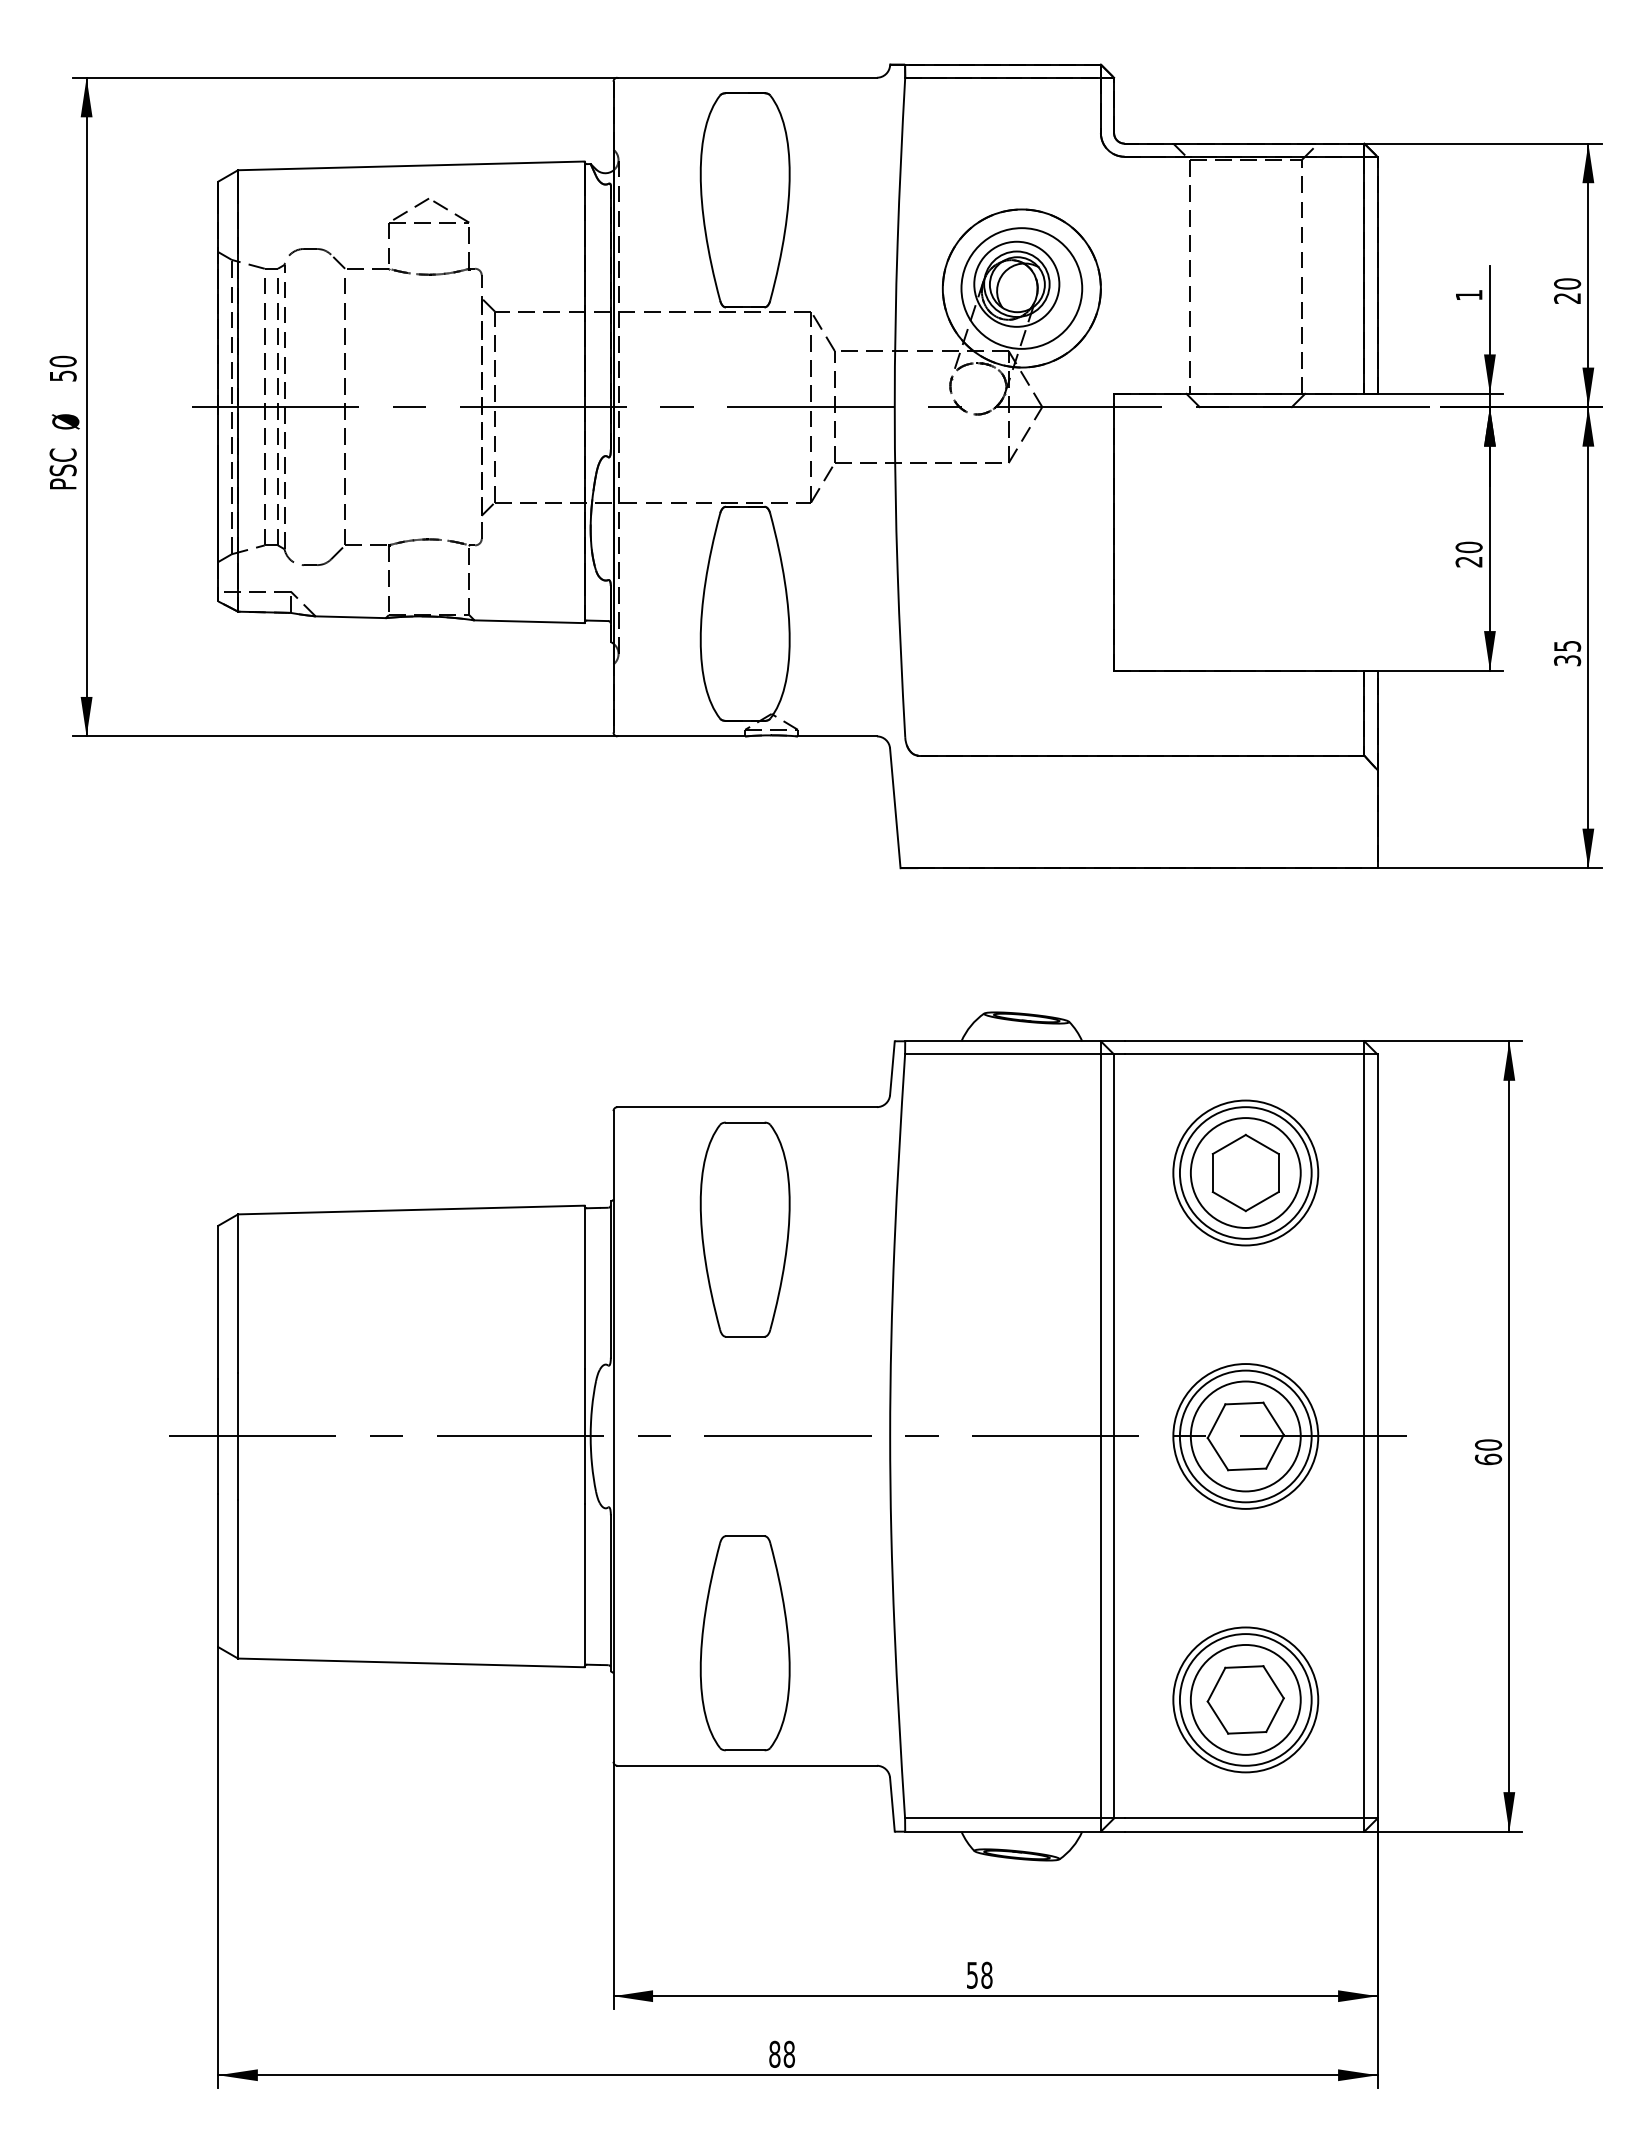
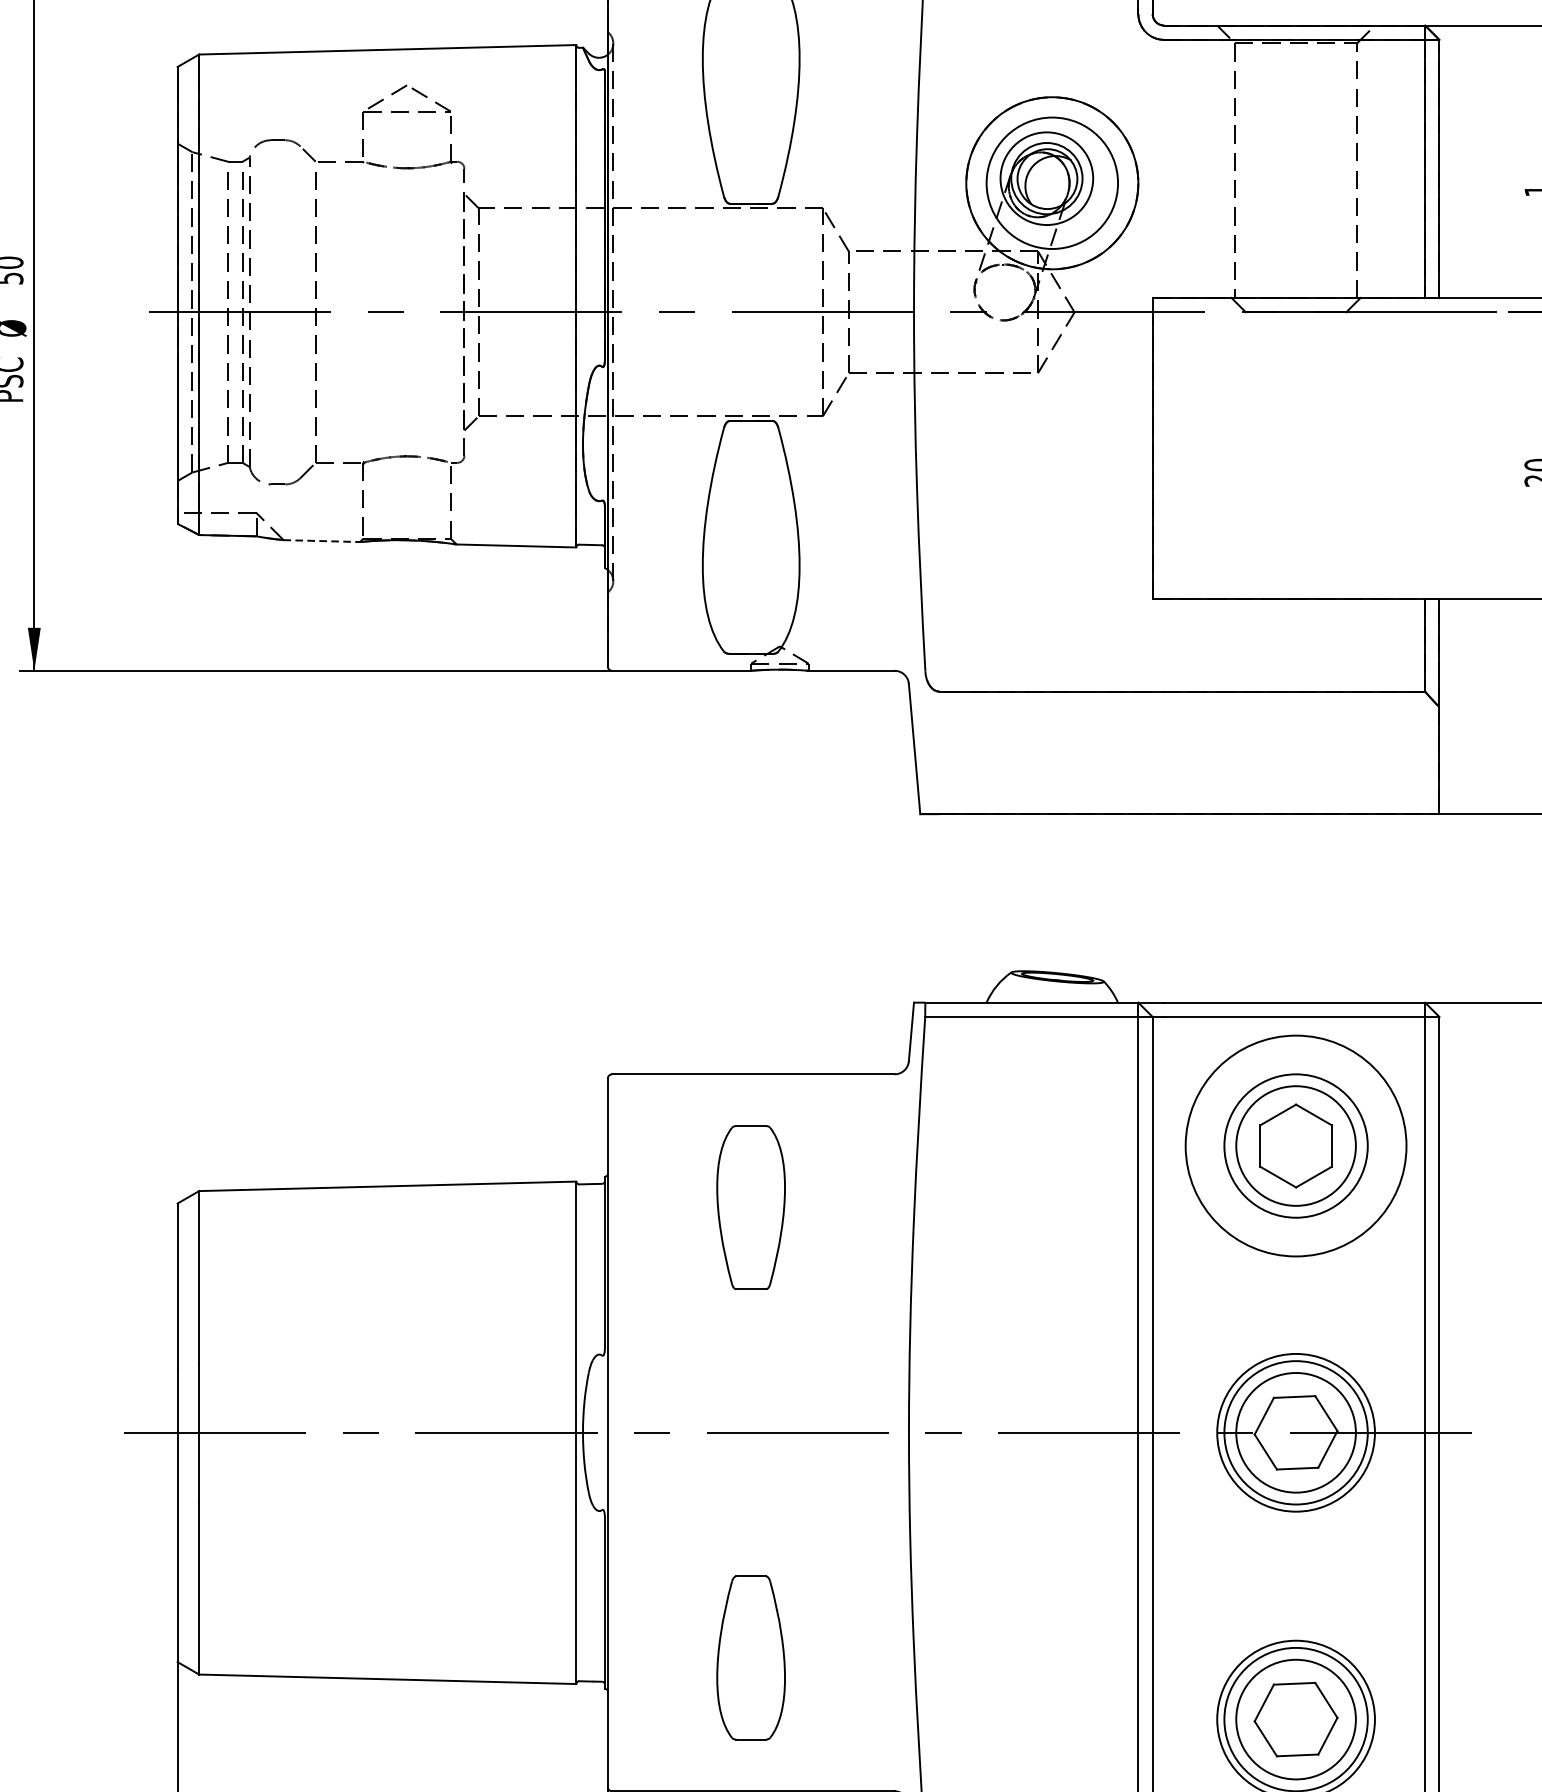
line: (351, 617) -> (322, 541), solid -> dashed
circle: (1245, 1172) -> (1295, 1145), size x1.4
part: (744, 1229) -> (750, 1207), size x0.7
part: (744, 1643) -> (750, 1658), size x0.7

